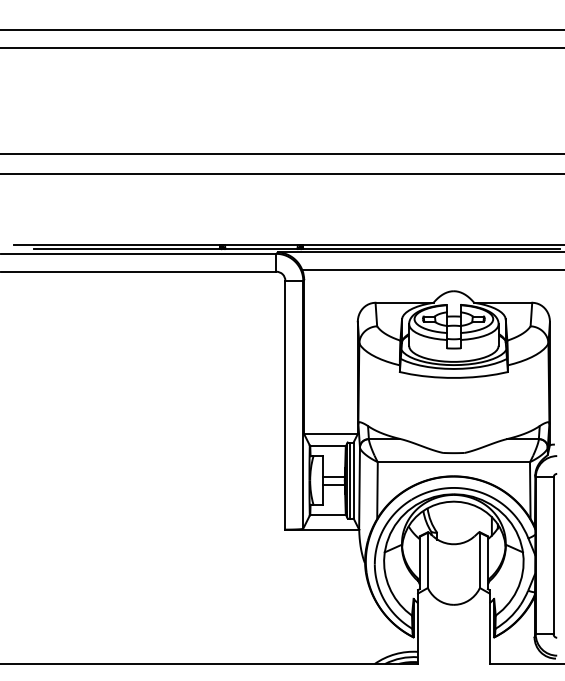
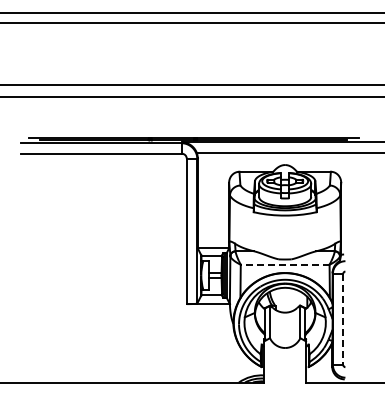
line: (452, 461) -> (284, 264), solid -> dashed
line: (553, 555) -> (343, 319), solid -> dashed

